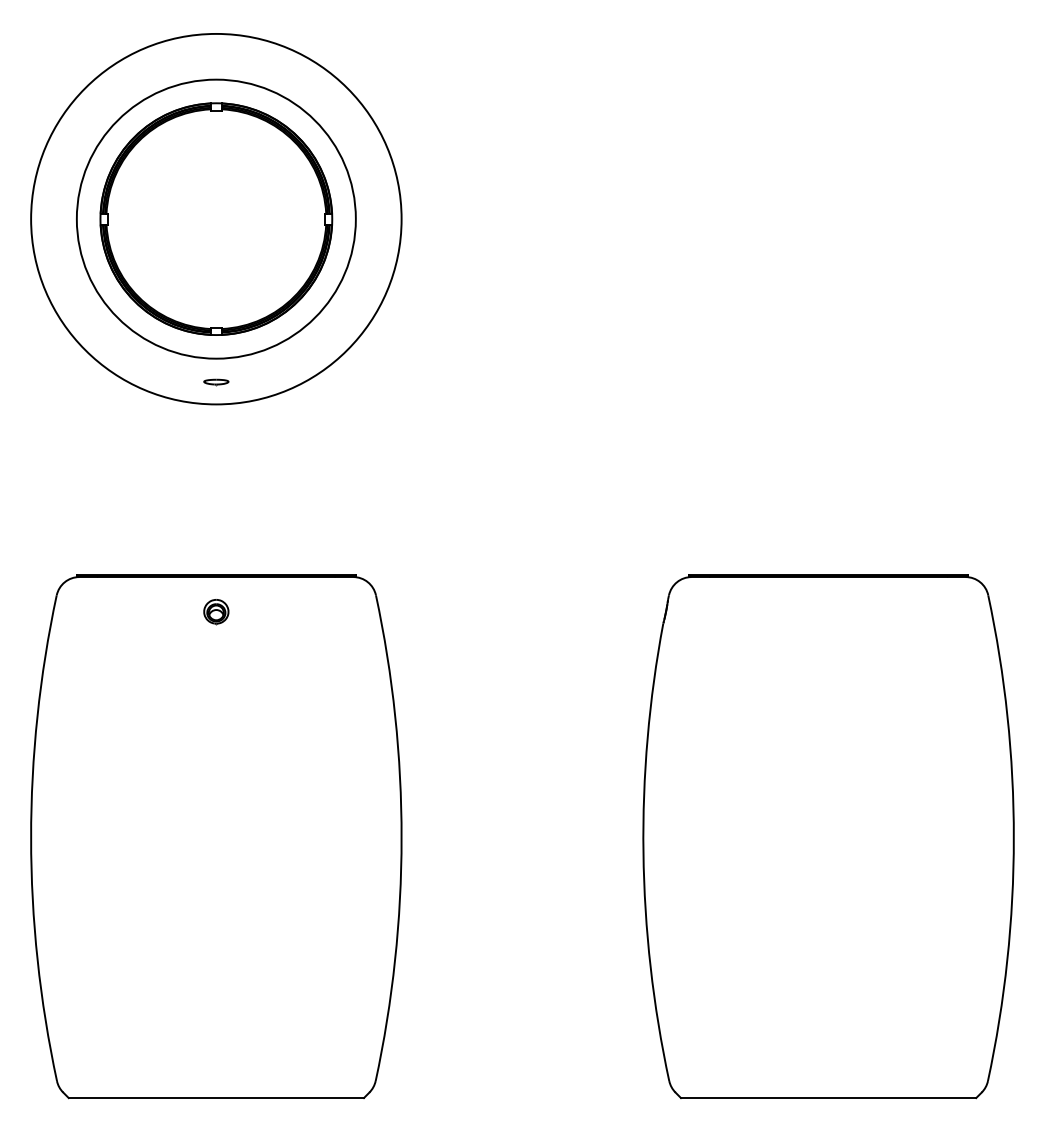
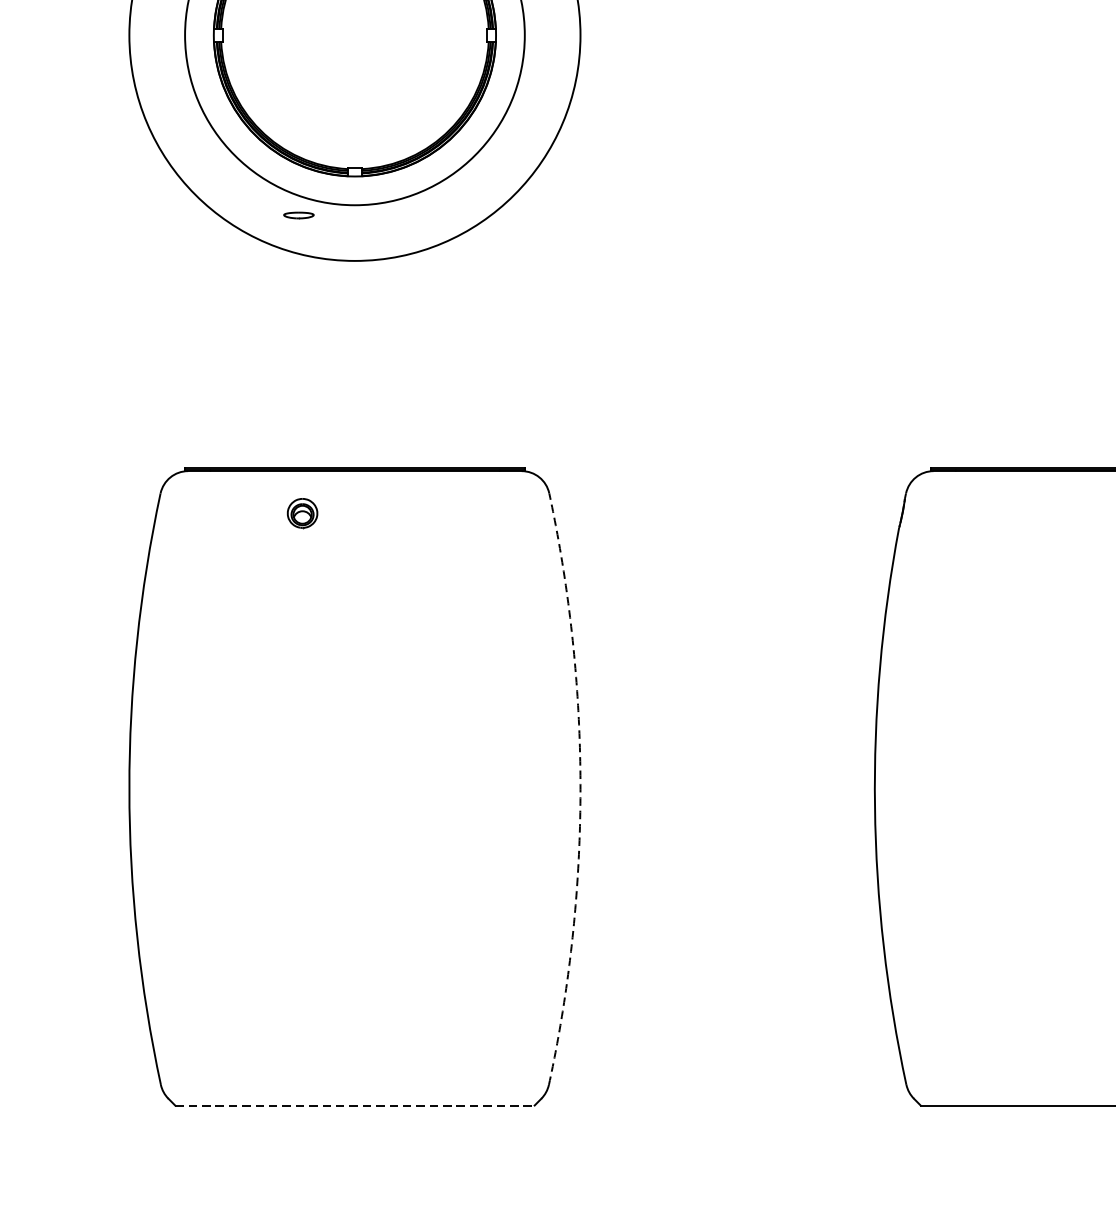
part: (216, 382) -> (299, 215), moved
part: (216, 612) -> (302, 514), moved
arc: (401, 838) -> (580, 789), solid -> dashed
line: (216, 1098) -> (355, 1106), solid -> dashed

